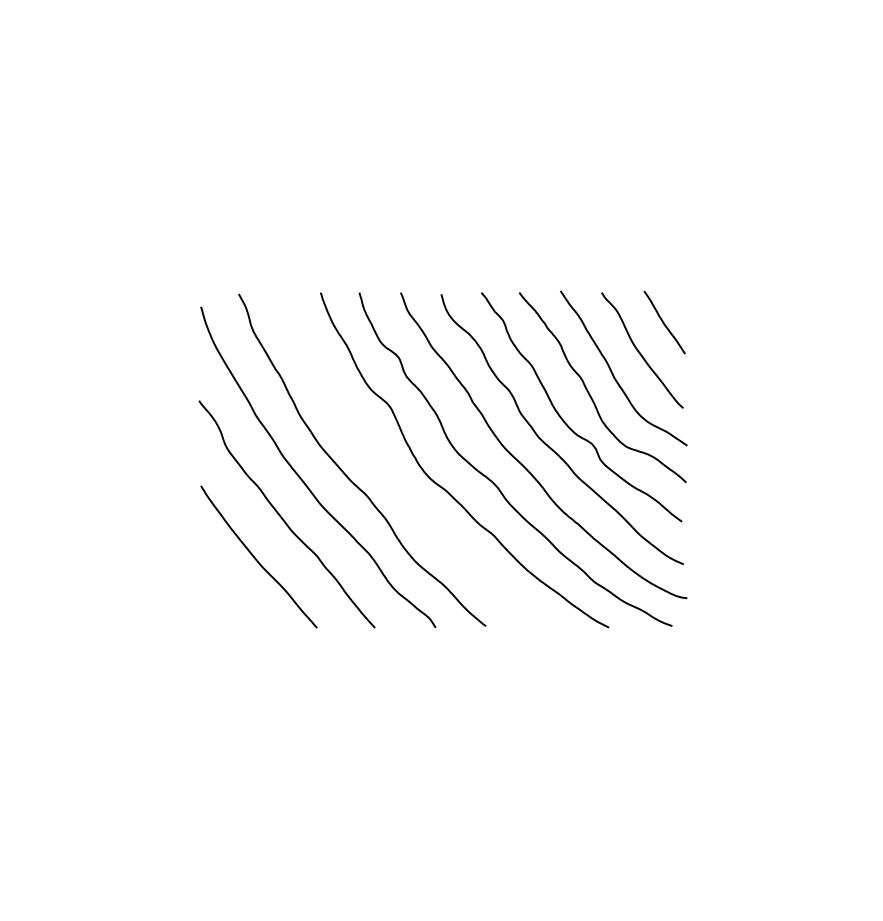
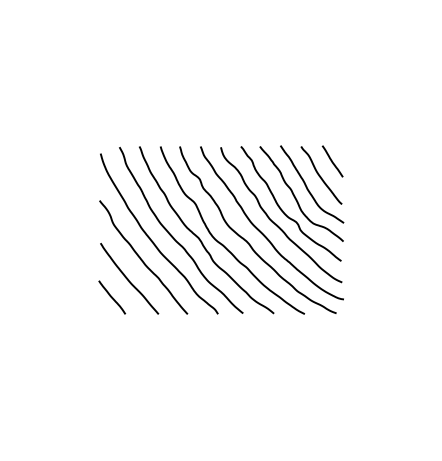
curve: (398, 474) -> (199, 237), added
line: (224, 594) -> (112, 297), added

